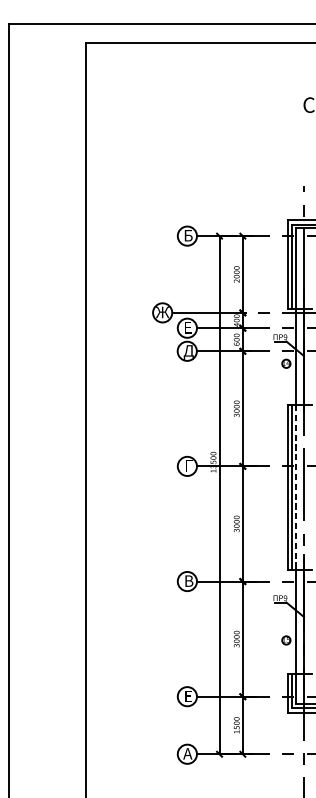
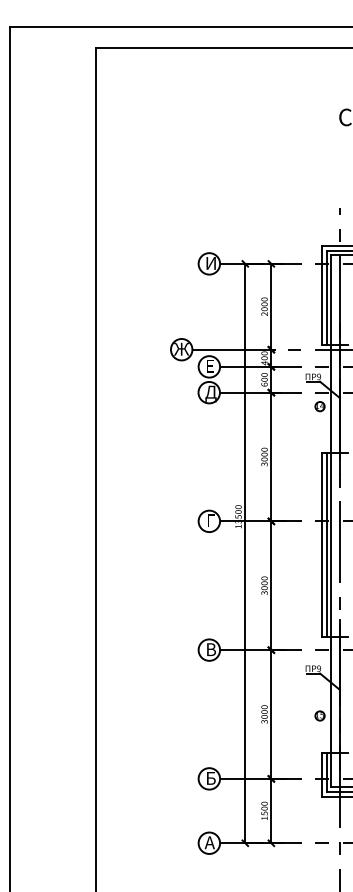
text: (189, 235) -> (211, 263), Б -> И
line: (296, 487) -> (331, 545), dashed -> solid
text: (189, 696) -> (211, 778), Е -> Б

